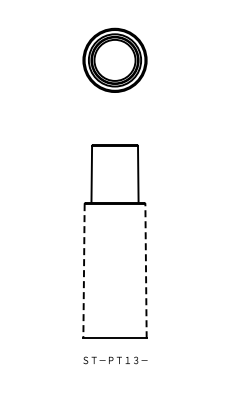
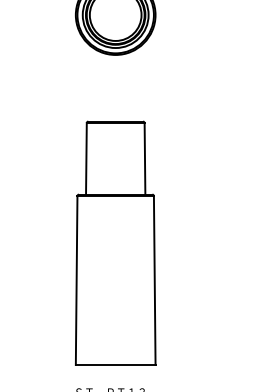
line: (146, 270) -> (155, 279), dashed -> solid
line: (84, 271) -> (77, 280), dashed -> solid

